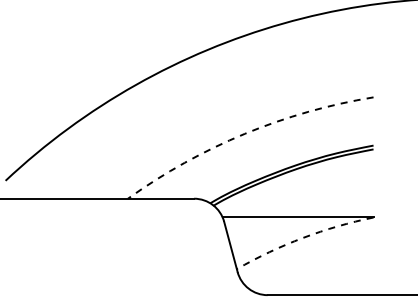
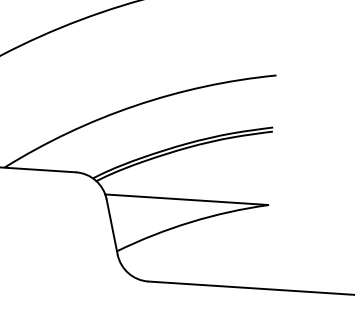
arc: (244, 133) -> (134, 105), dashed -> solid
arc: (303, 237) -> (191, 221), dashed -> solid

